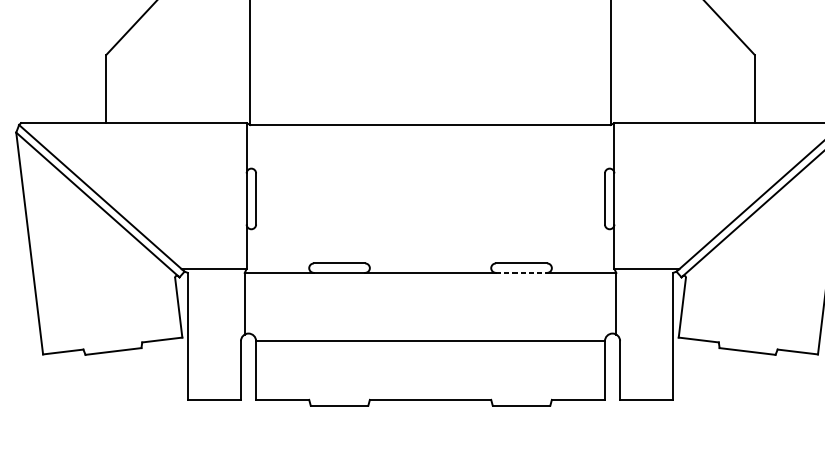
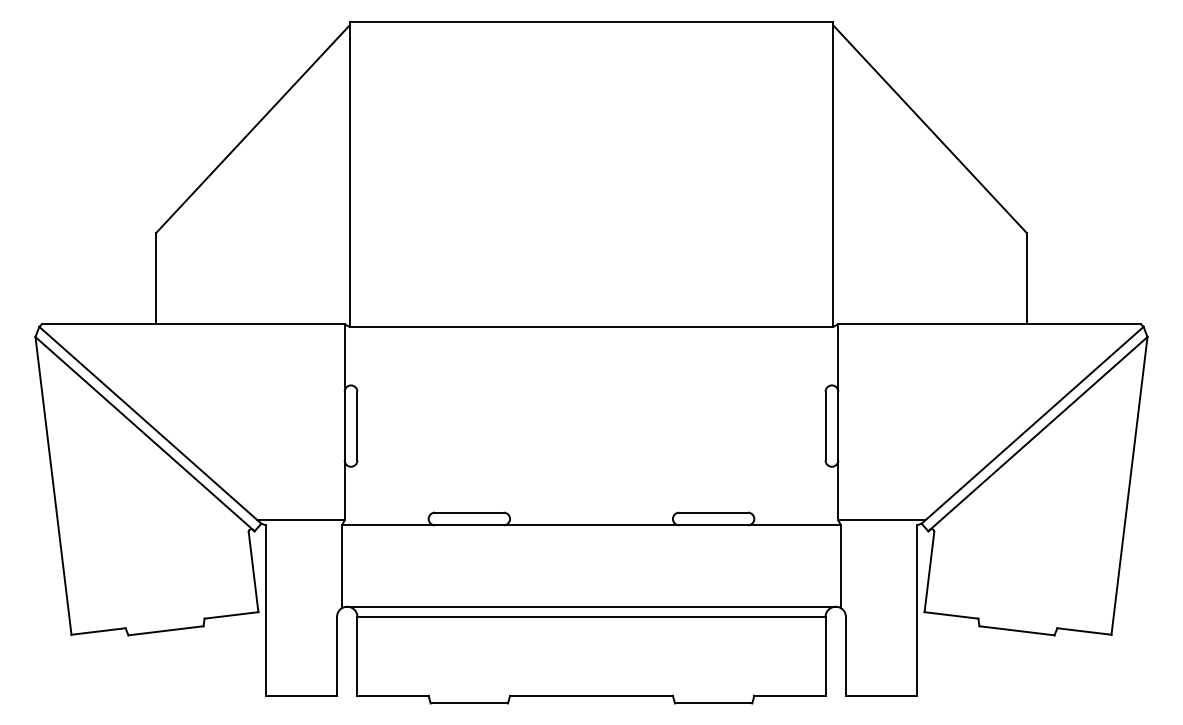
line: (522, 273) -> (714, 525), dashed -> solid
line: (430, 333) -> (591, 606), added

